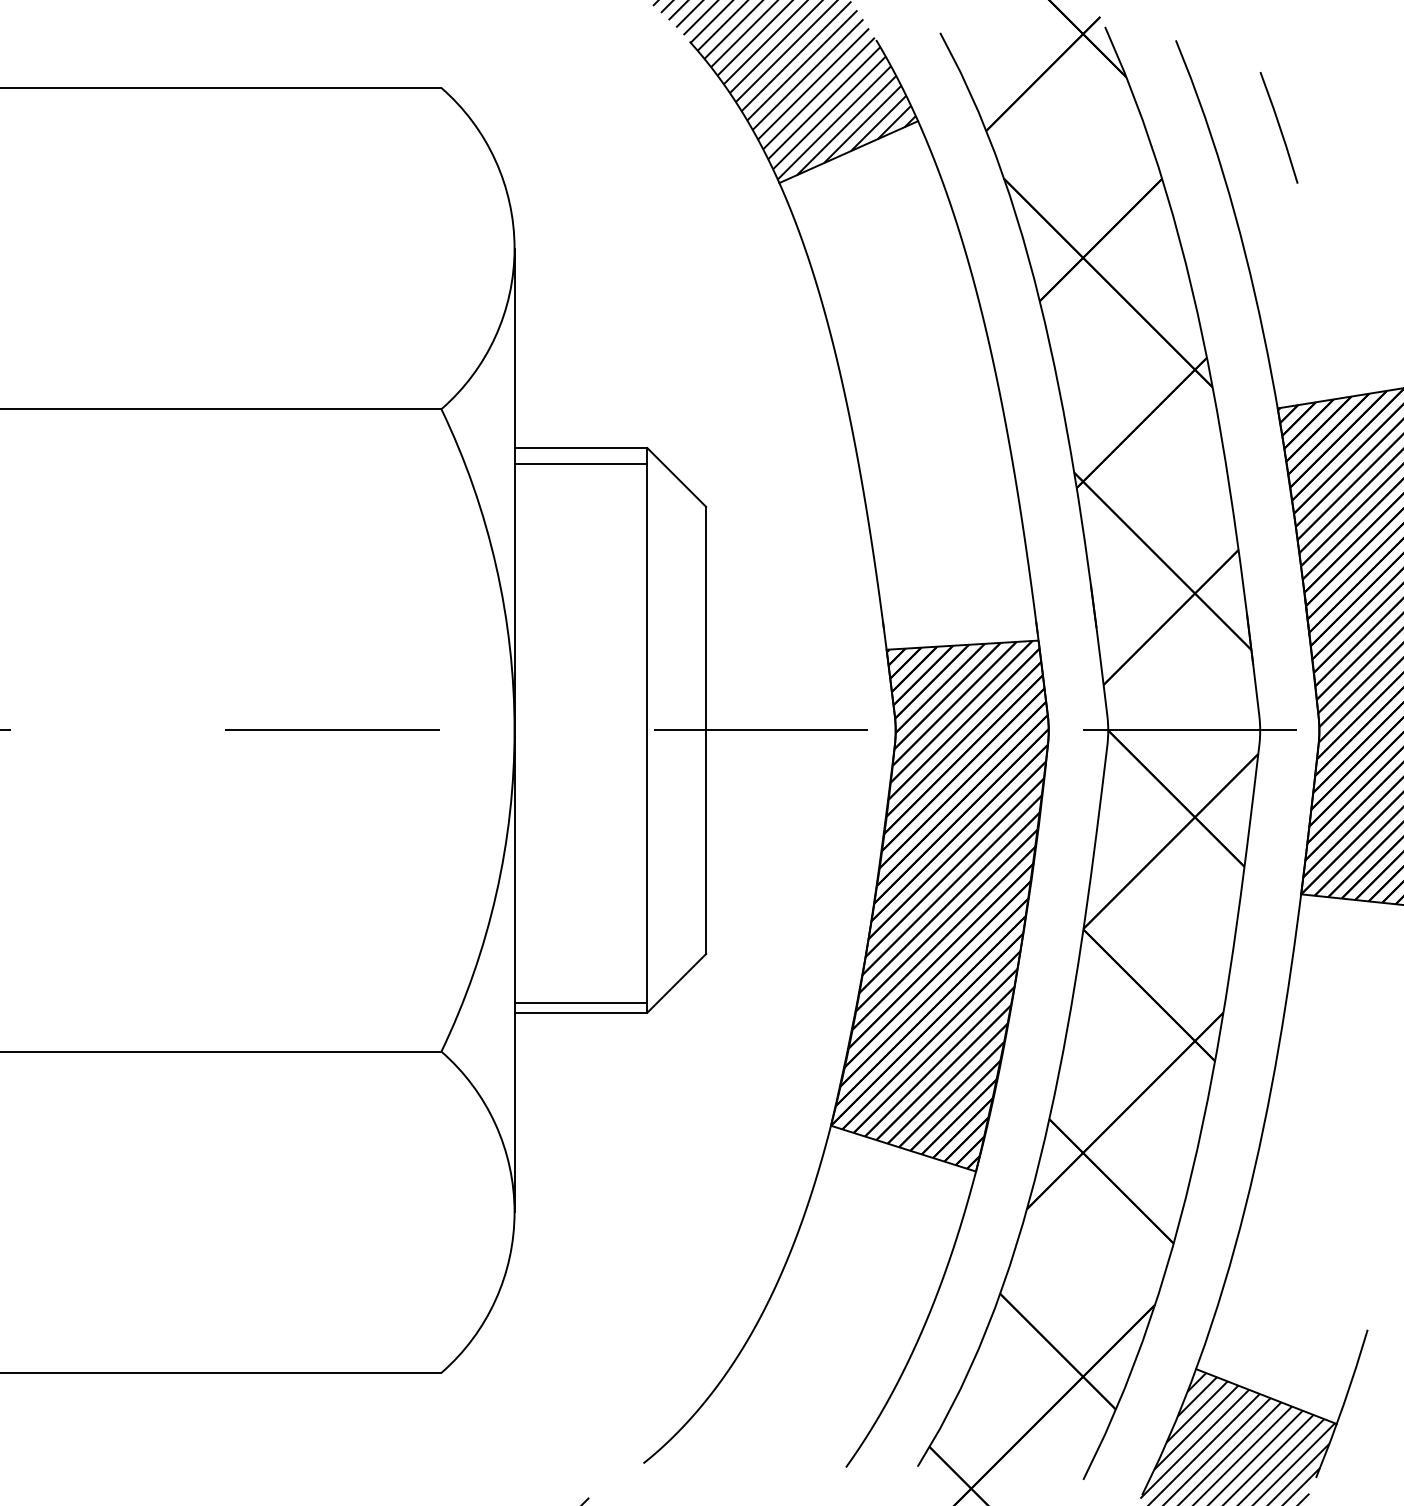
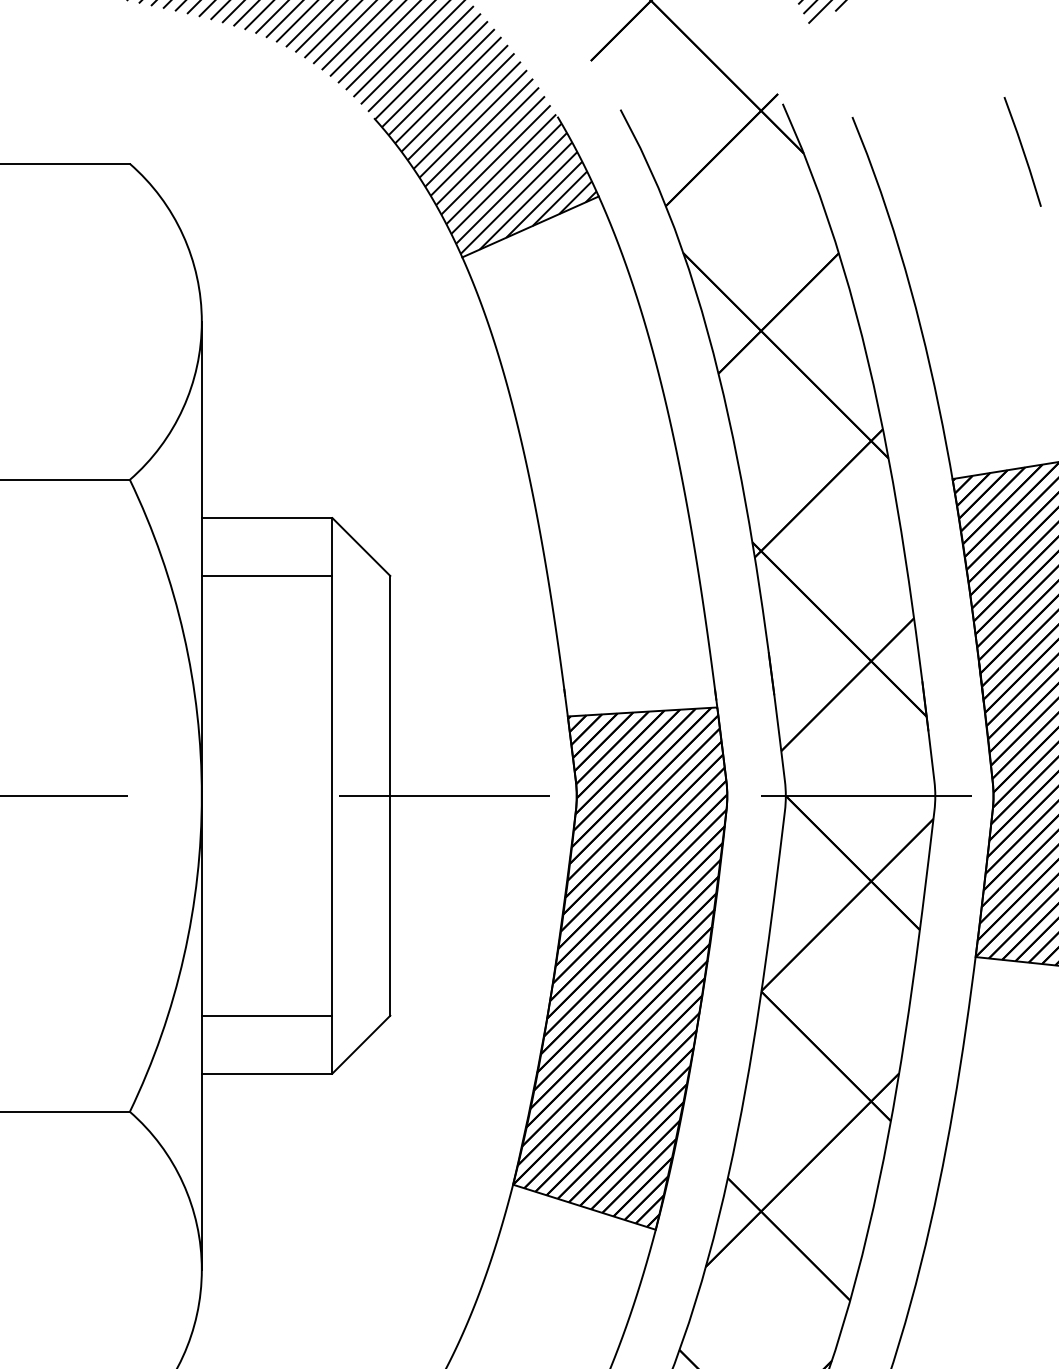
line: (1278, 126) -> (1022, 150), moved
line: (580, 463) -> (266, 575), moved
line: (580, 1002) -> (266, 1015), moved

